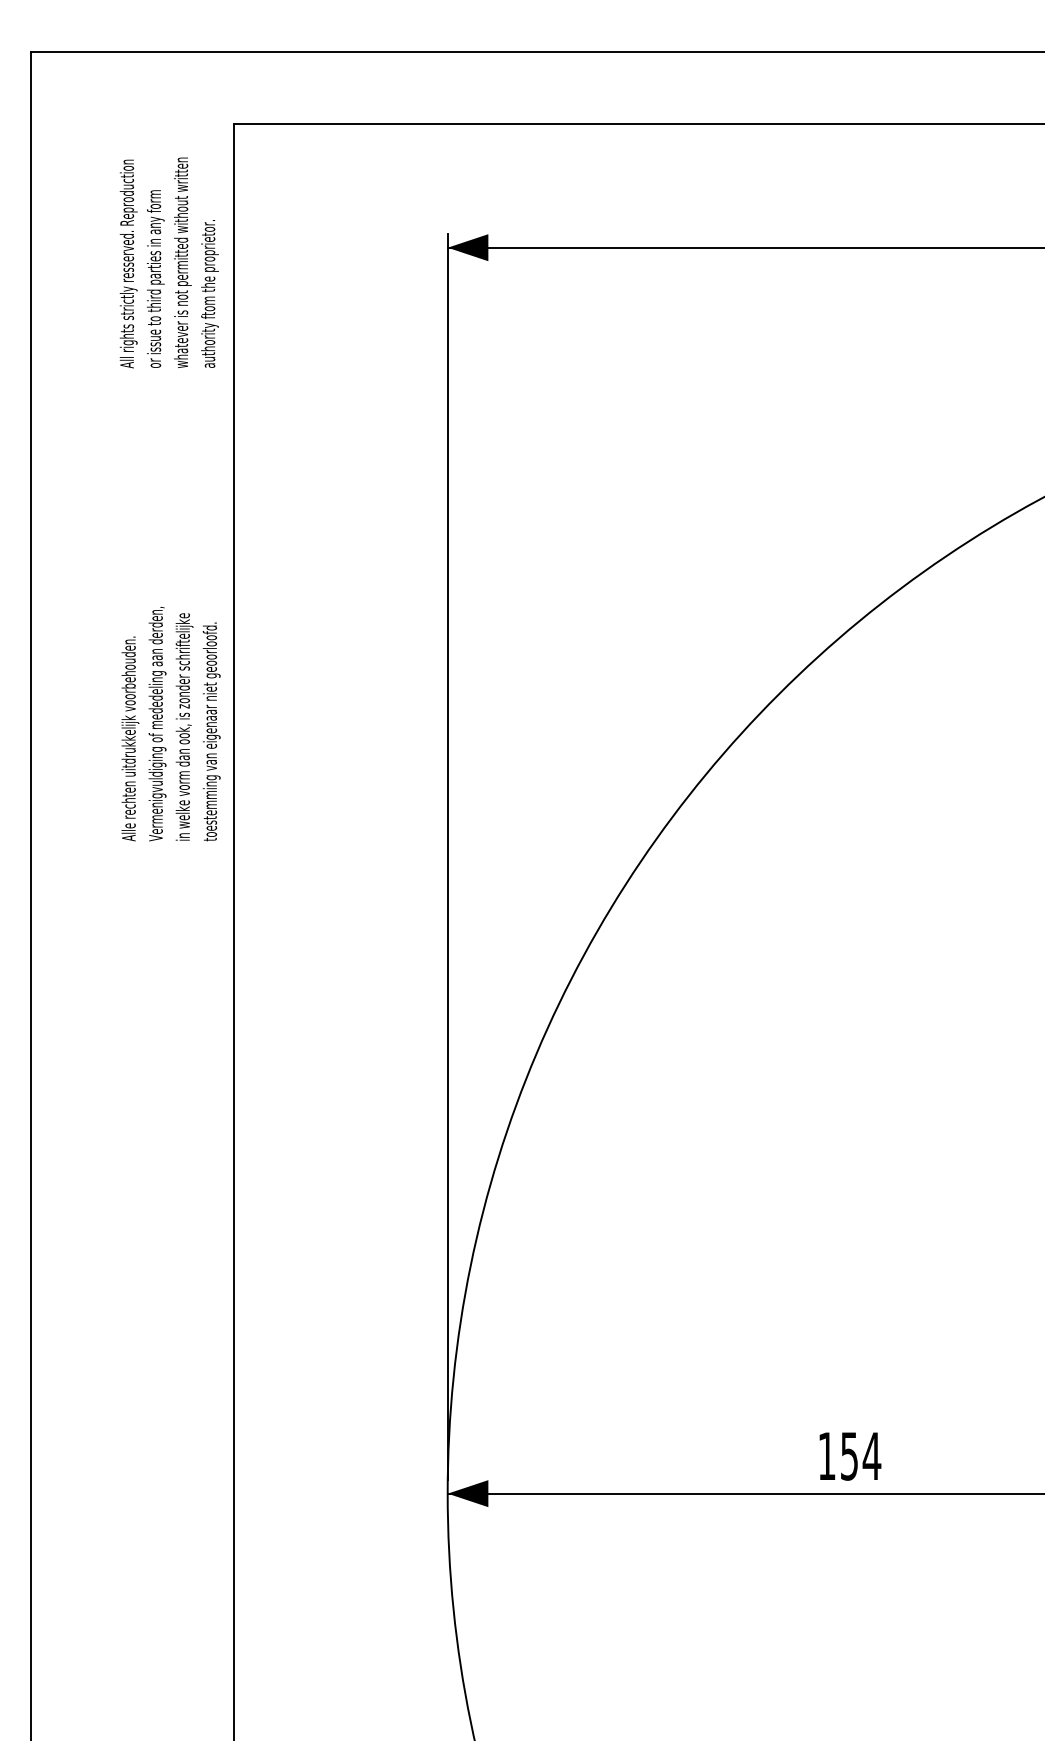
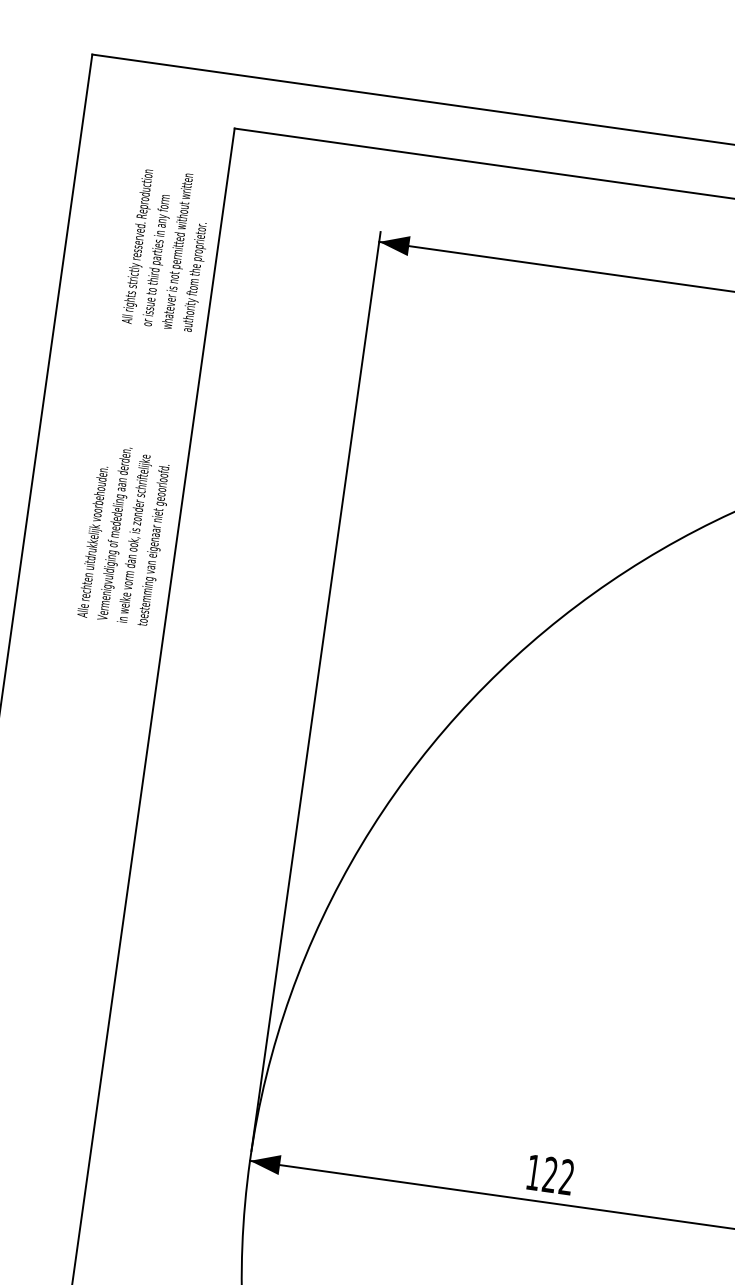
text: (168, 262) -> (168, 249), moved
text: (170, 724) -> (124, 535), moved
text: (861, 1455) -> (559, 1175), 154 -> 122

